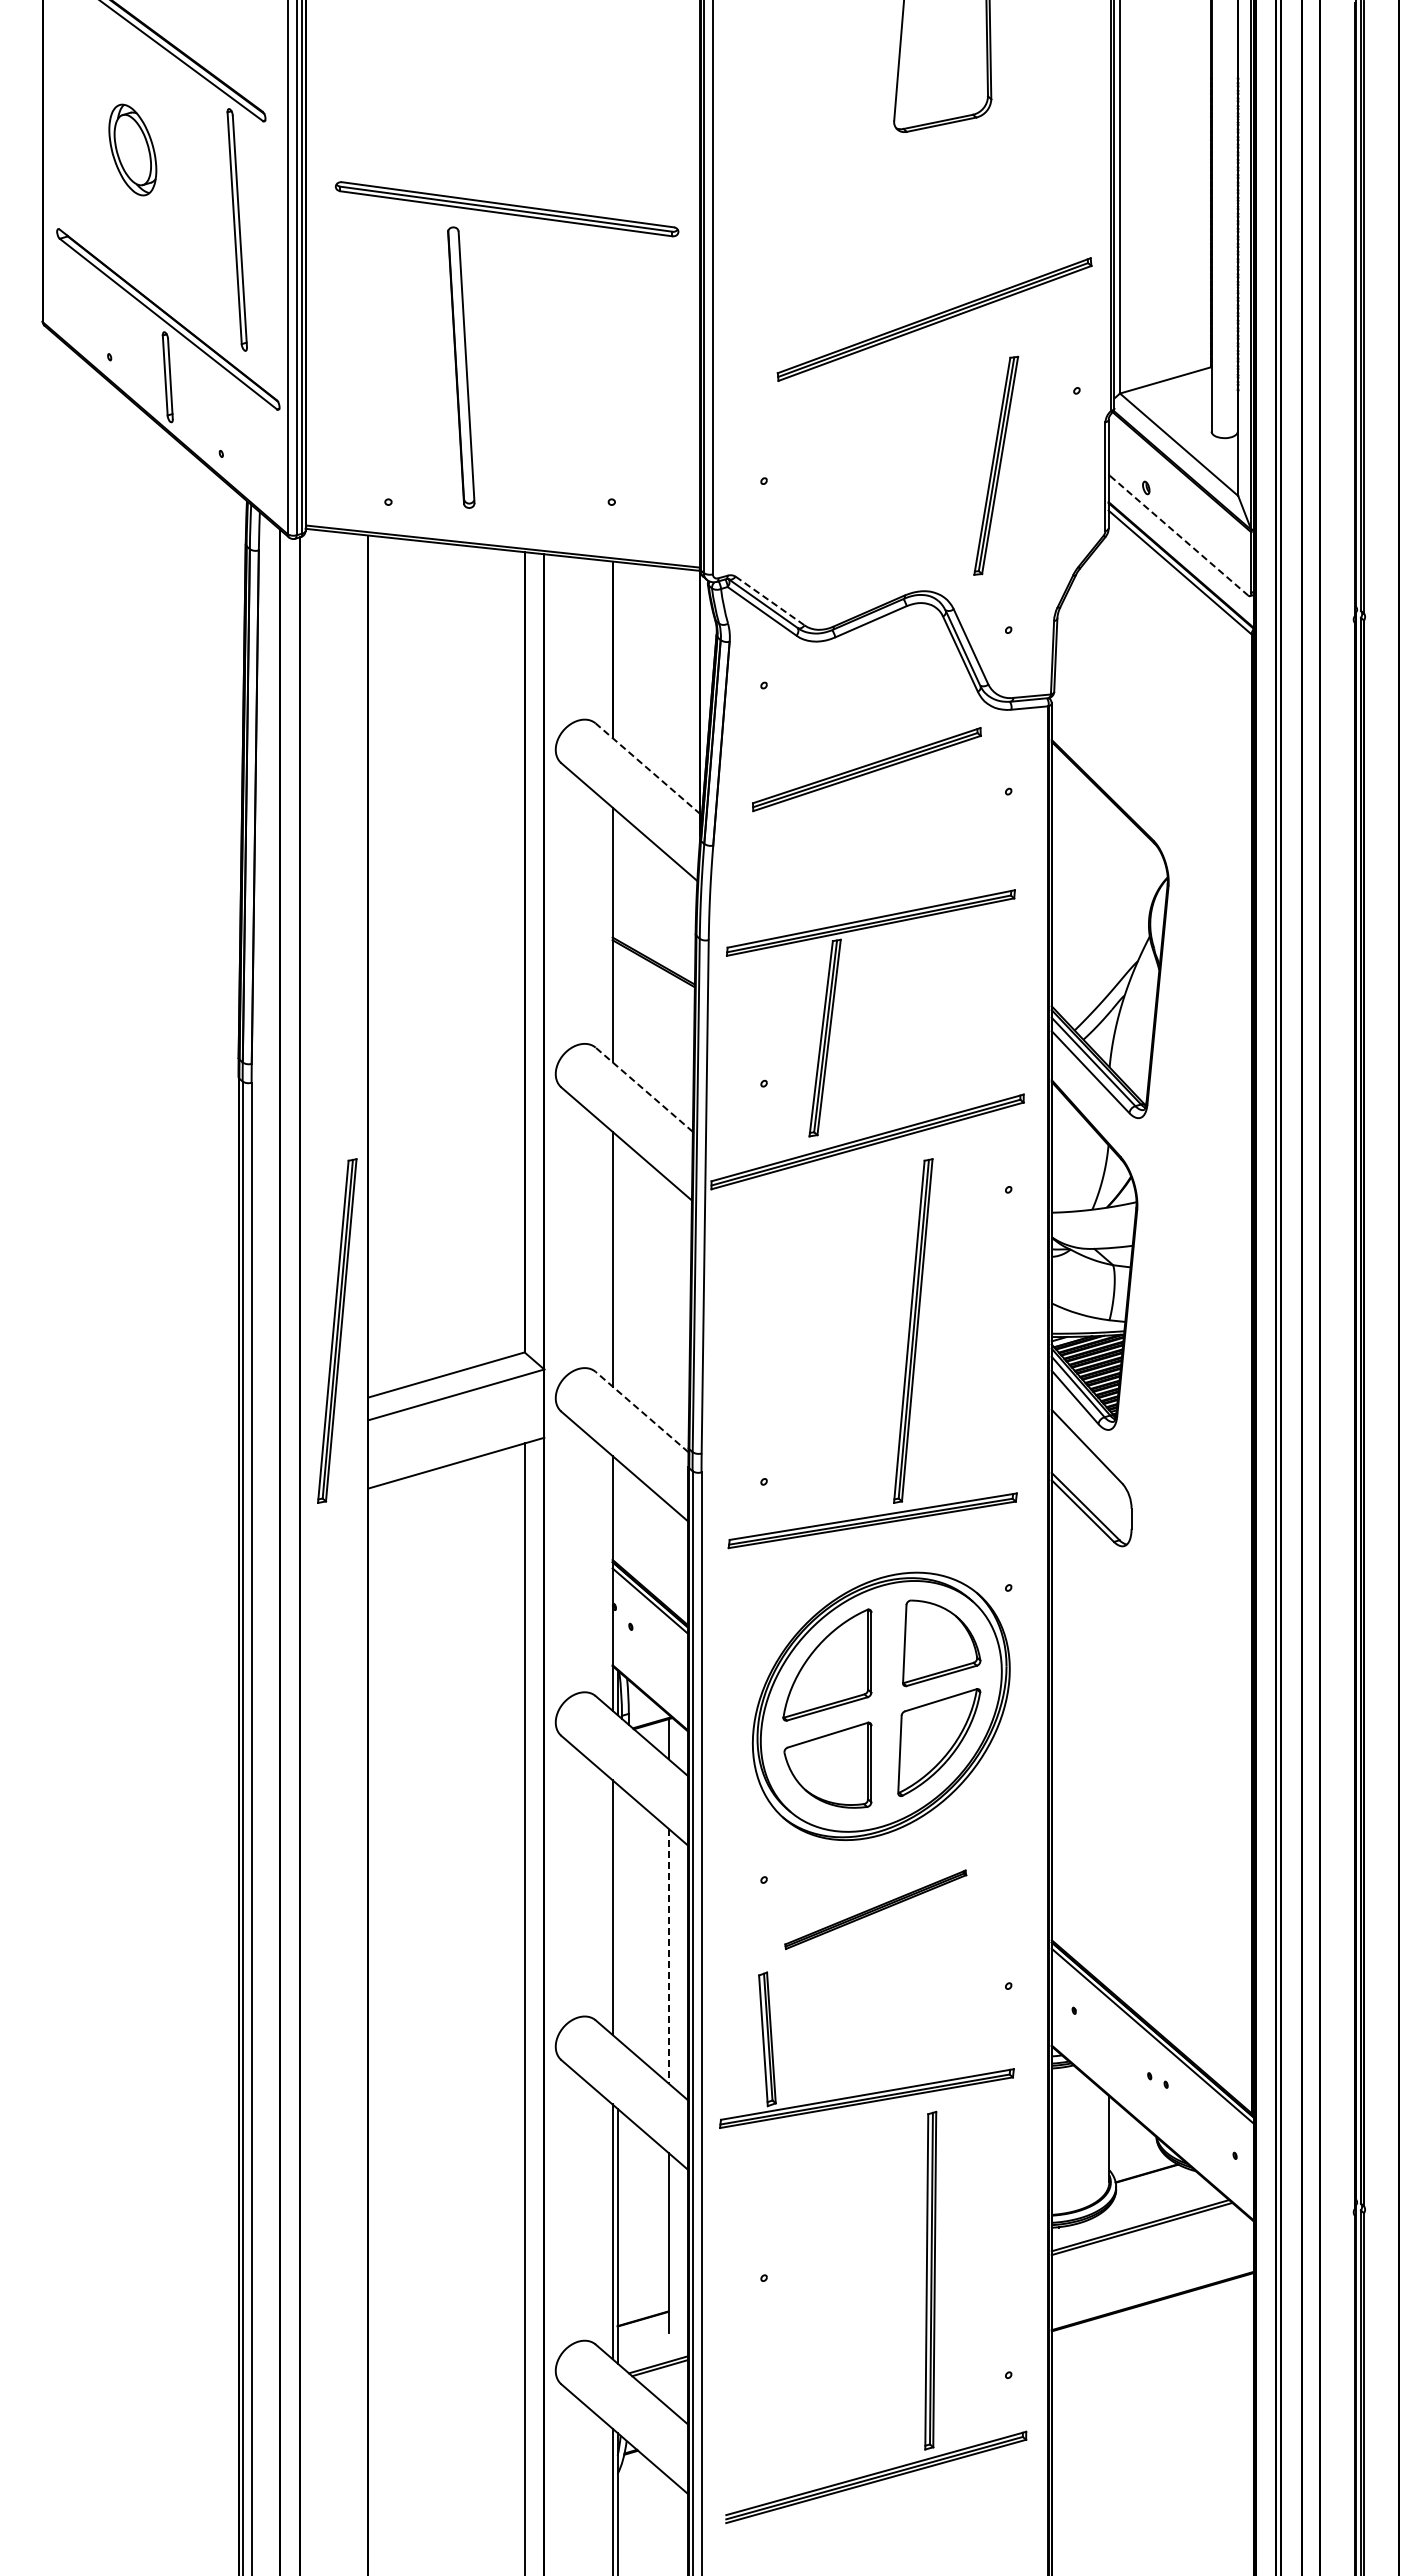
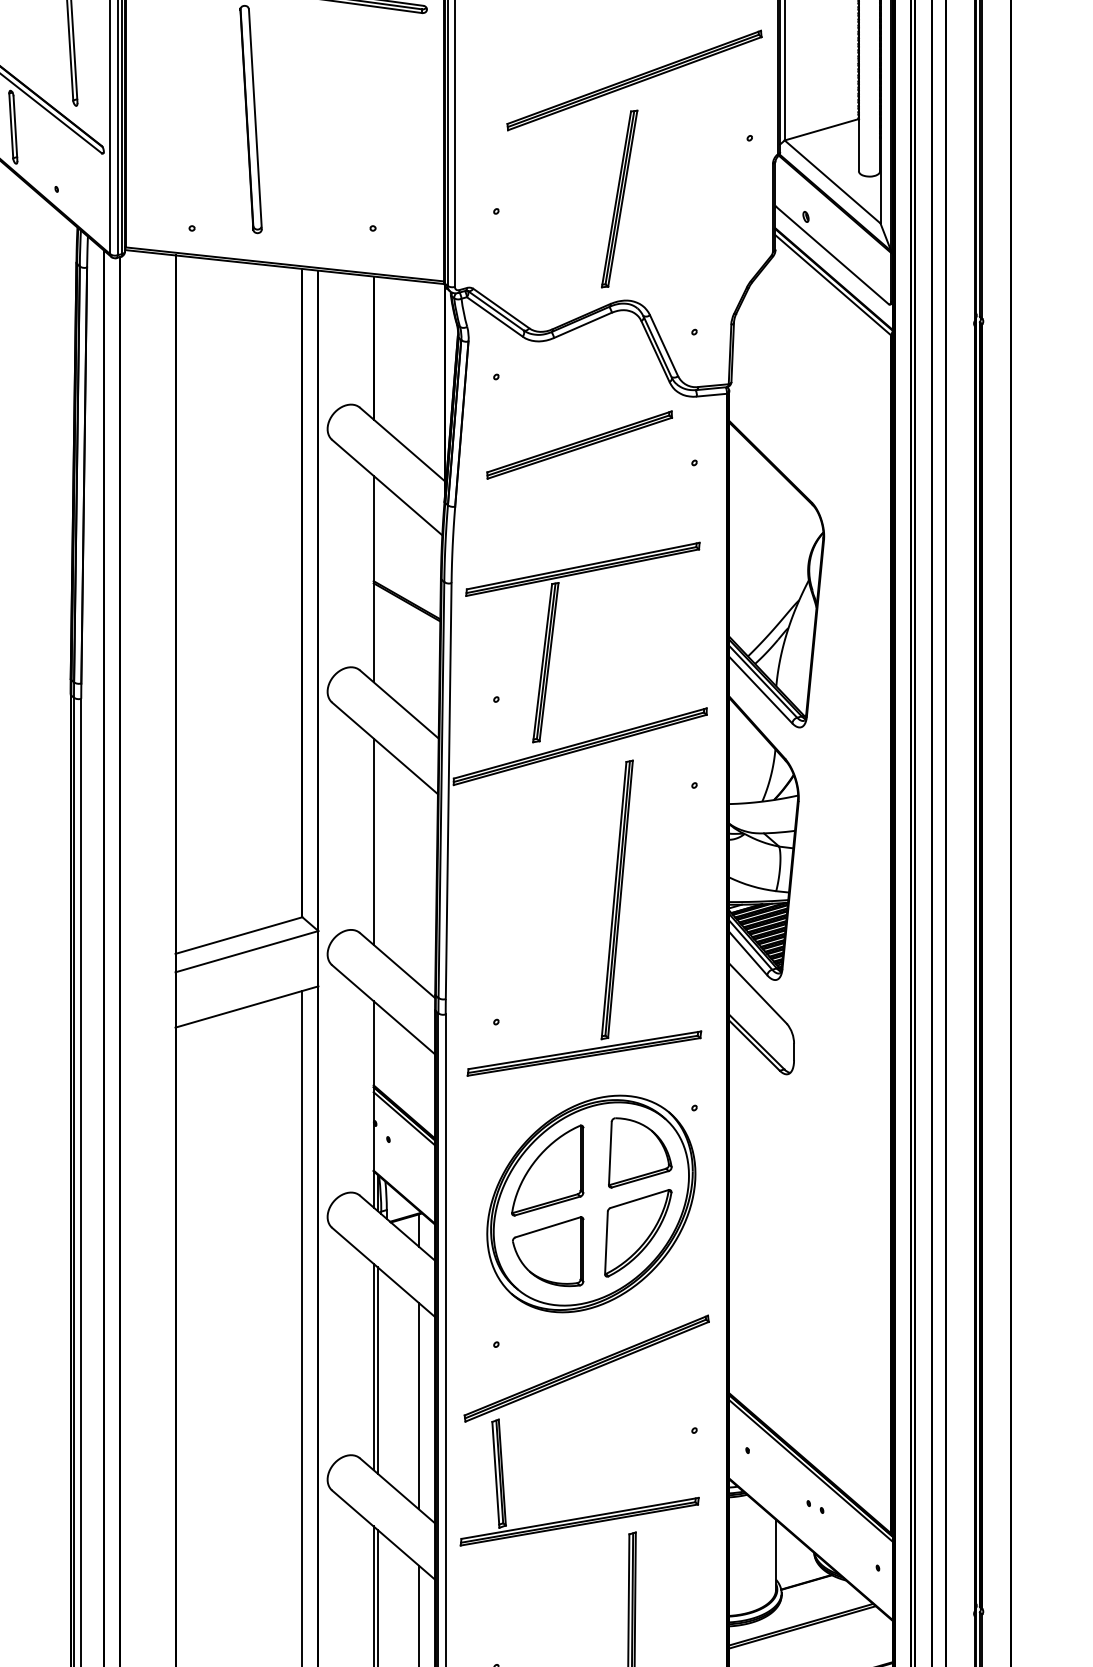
part: (996, 465) -> (619, 198), moved
line: (1179, 536) -> (832, 256), dashed -> solid
line: (770, 601) -> (501, 308), dashed -> solid
line: (647, 768) -> (401, 444), dashed -> solid
line: (643, 1089) -> (398, 704), dashed -> solid
part: (337, 1330) -> (150, 899), removed
line: (641, 1411) -> (397, 965), dashed -> solid
part: (875, 1909) -> (586, 1368), size x1.67
line: (617, 1911) -> (377, 1370), added
line: (668, 1956) -> (418, 1406), dashed -> solid

